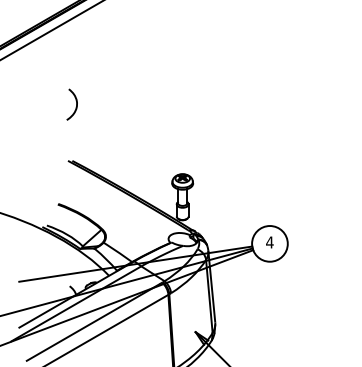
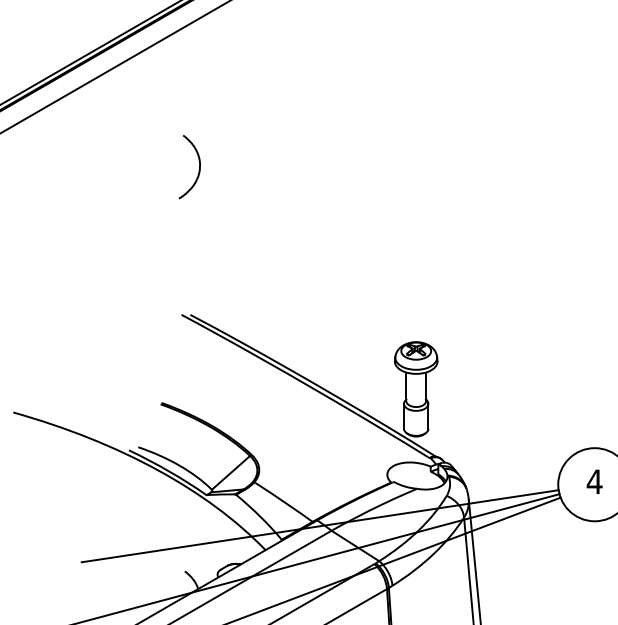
curve: (76, 104) -> (198, 166), moved

